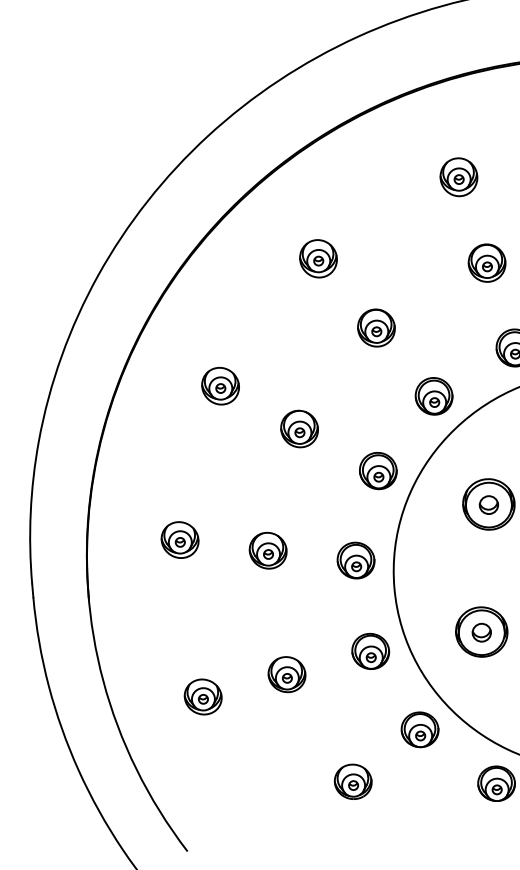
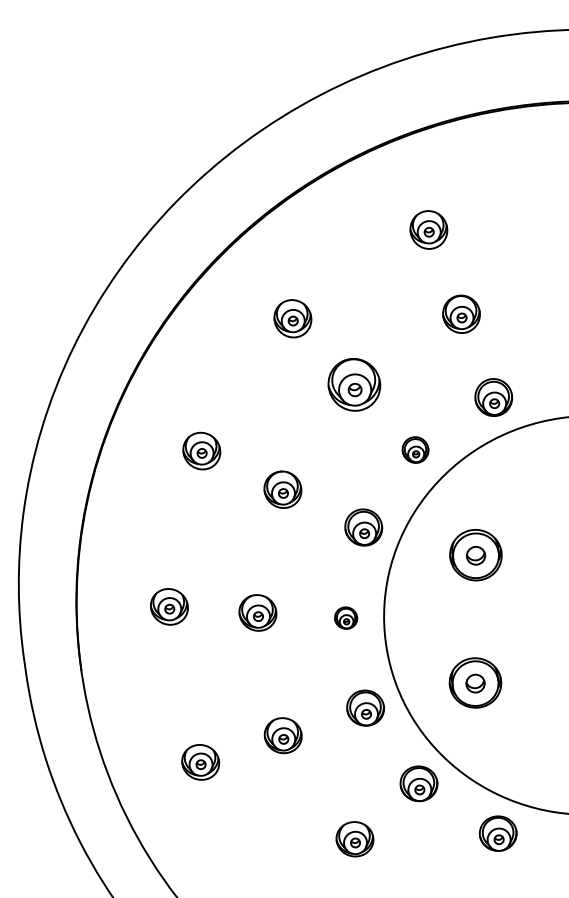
part: (376, 327) -> (354, 384), size x1.4
part: (434, 395) -> (415, 449), size x0.7
part: (355, 559) -> (345, 617), size x0.6

